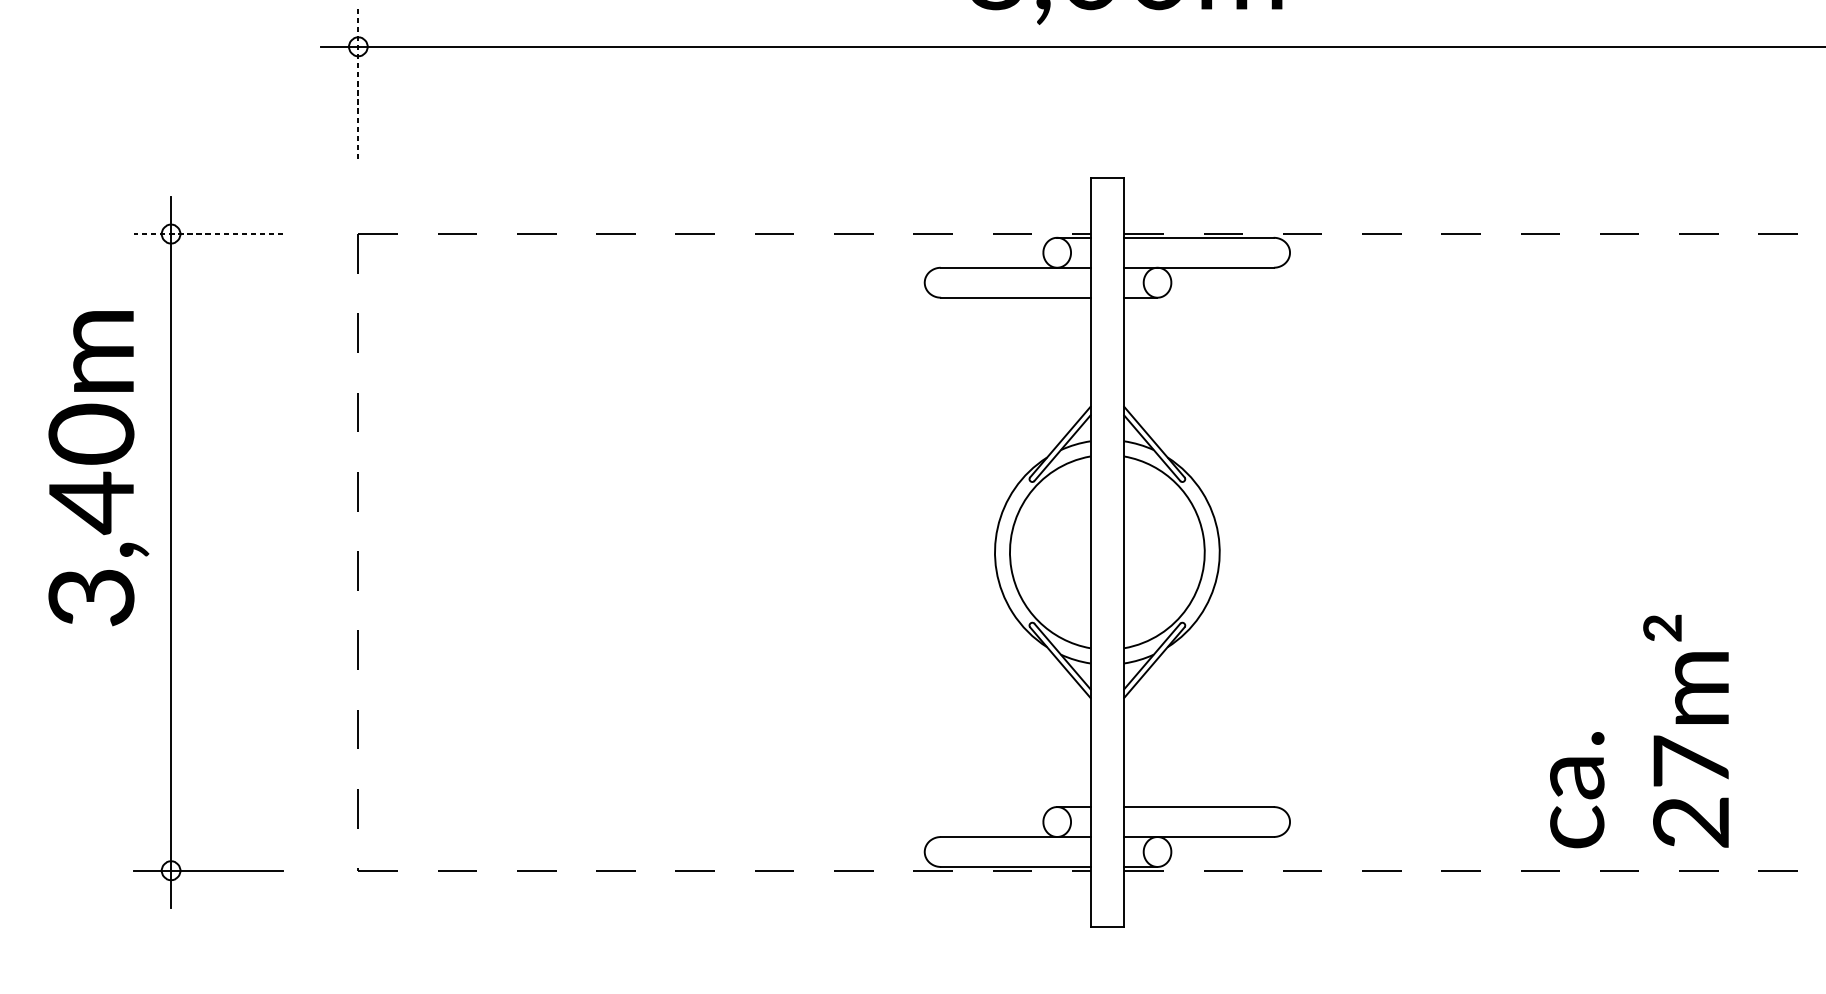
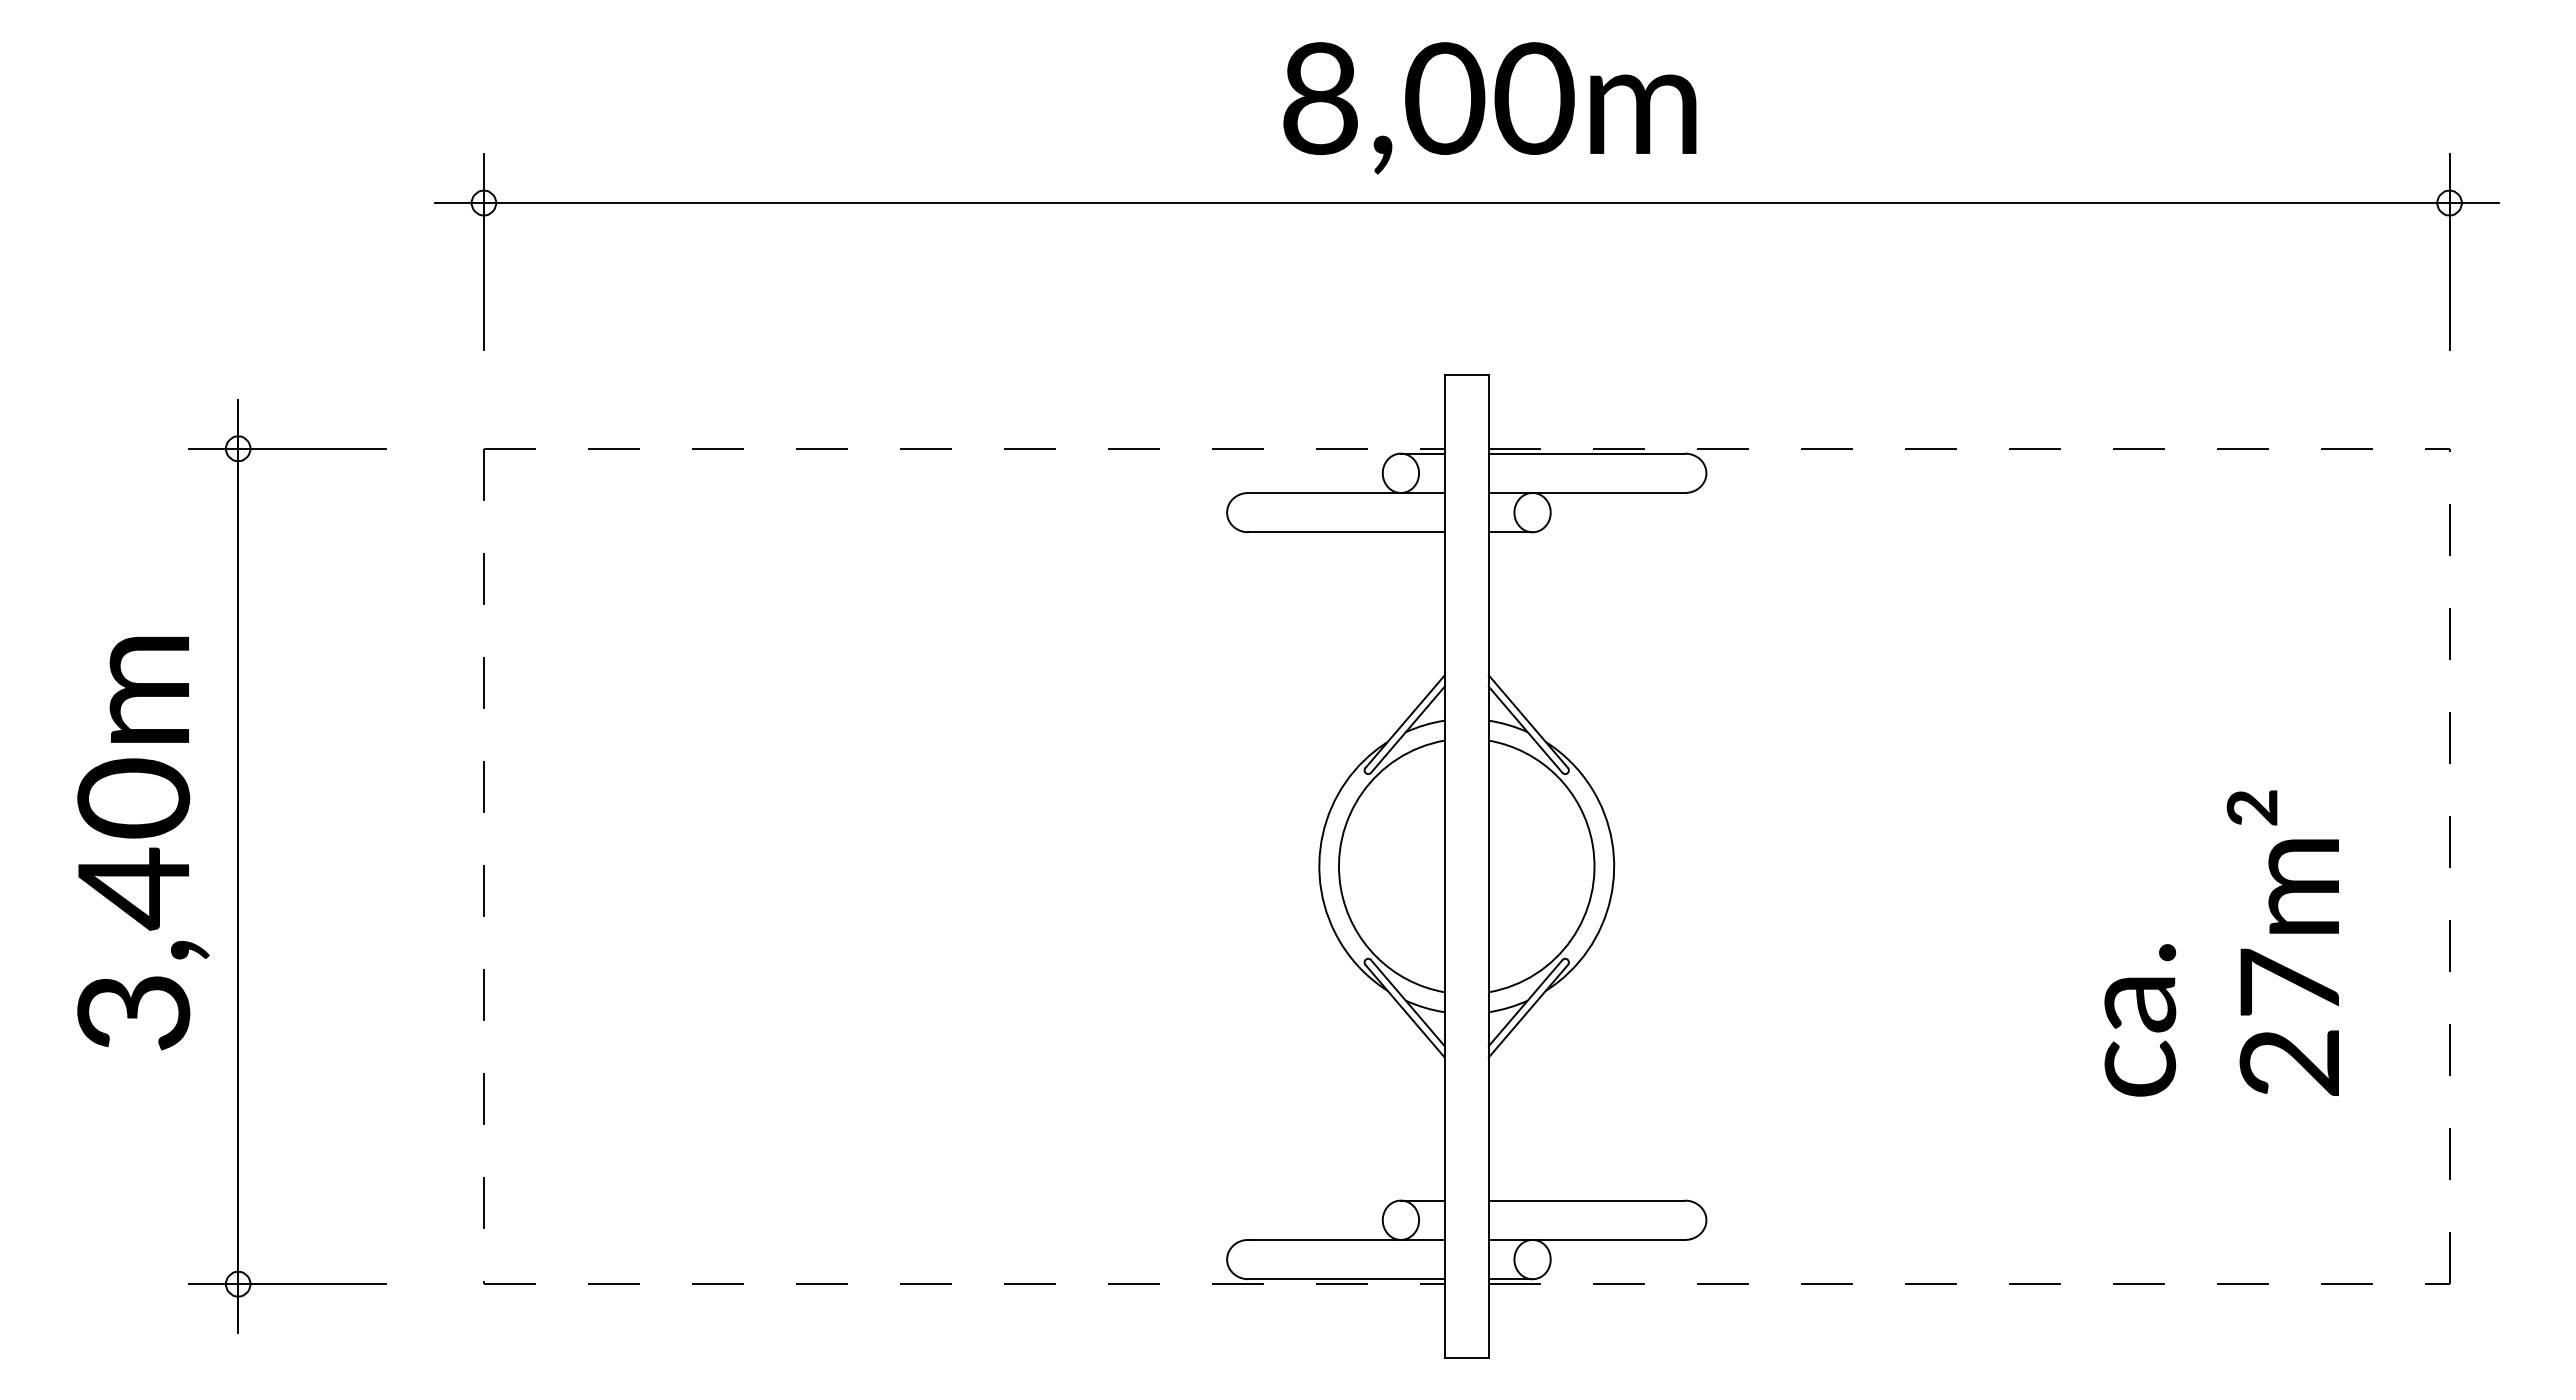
line: (358, 83) -> (483, 251), dashed -> solid
line: (207, 233) -> (286, 448), dashed -> solid
text: (98, 468) -> (143, 843), moved
text: (1639, 731) -> (2221, 943), moved

